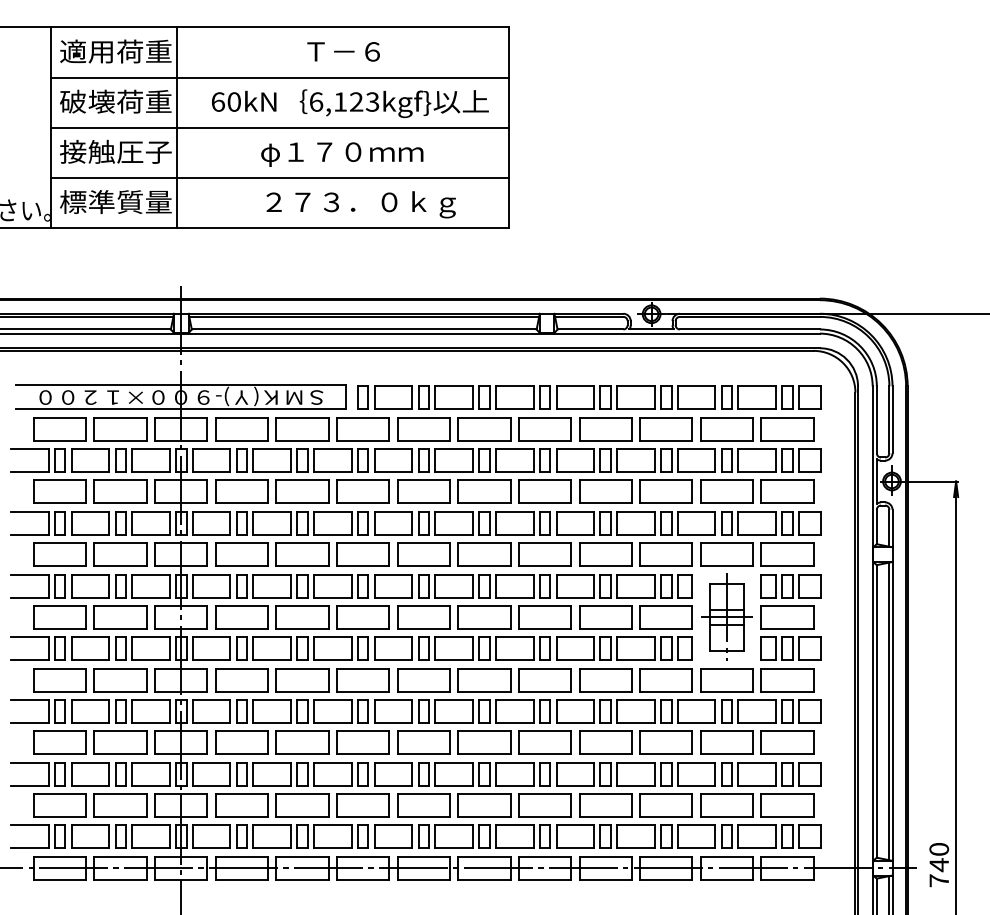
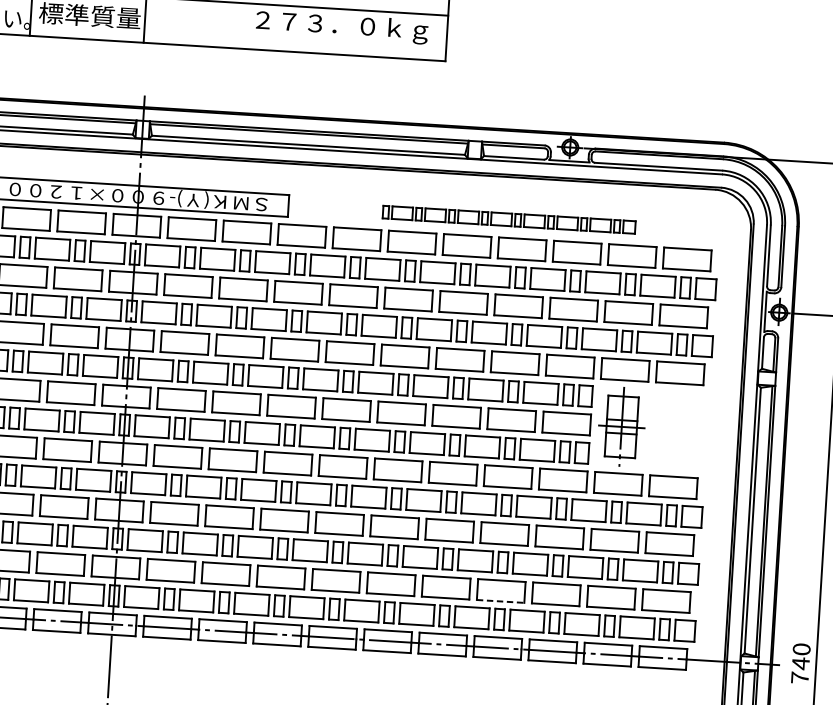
text: (360, 204) -> (341, 27), moved
part: (589, 397) -> (509, 219), size x0.6
part: (790, 617) -> (679, 430), removed
line: (606, 816) -> (501, 601), solid -> dashed

